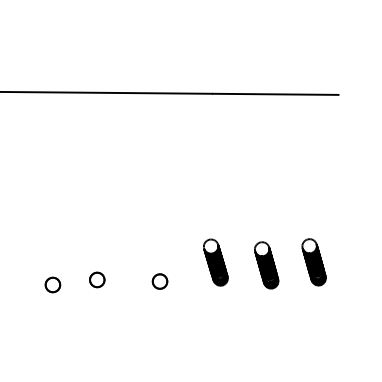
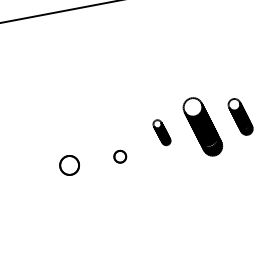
part: (215, 262) -> (161, 132), size x0.7
part: (266, 265) -> (202, 127), size x1.6
part: (97, 279) -> (69, 165), size x1.6
part: (52, 284) -> (34, 176), removed

